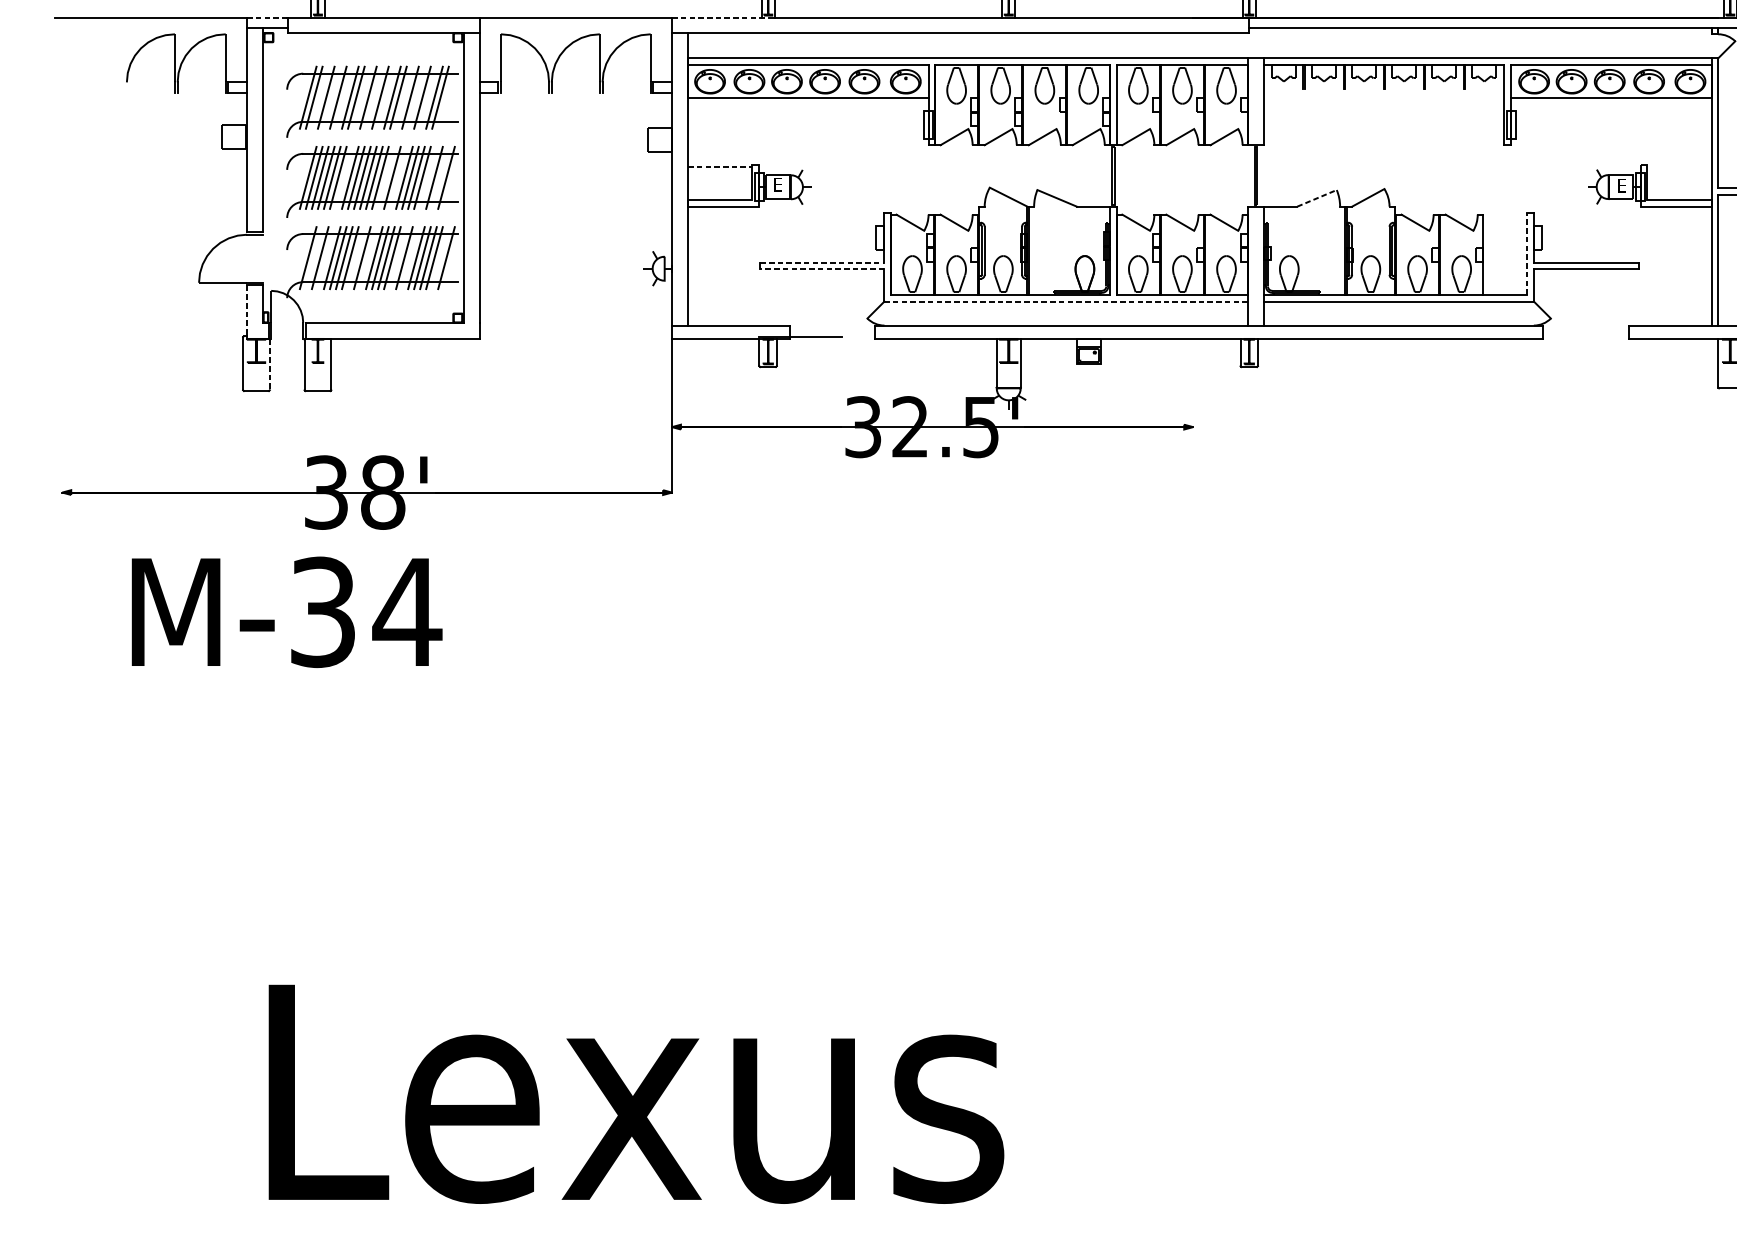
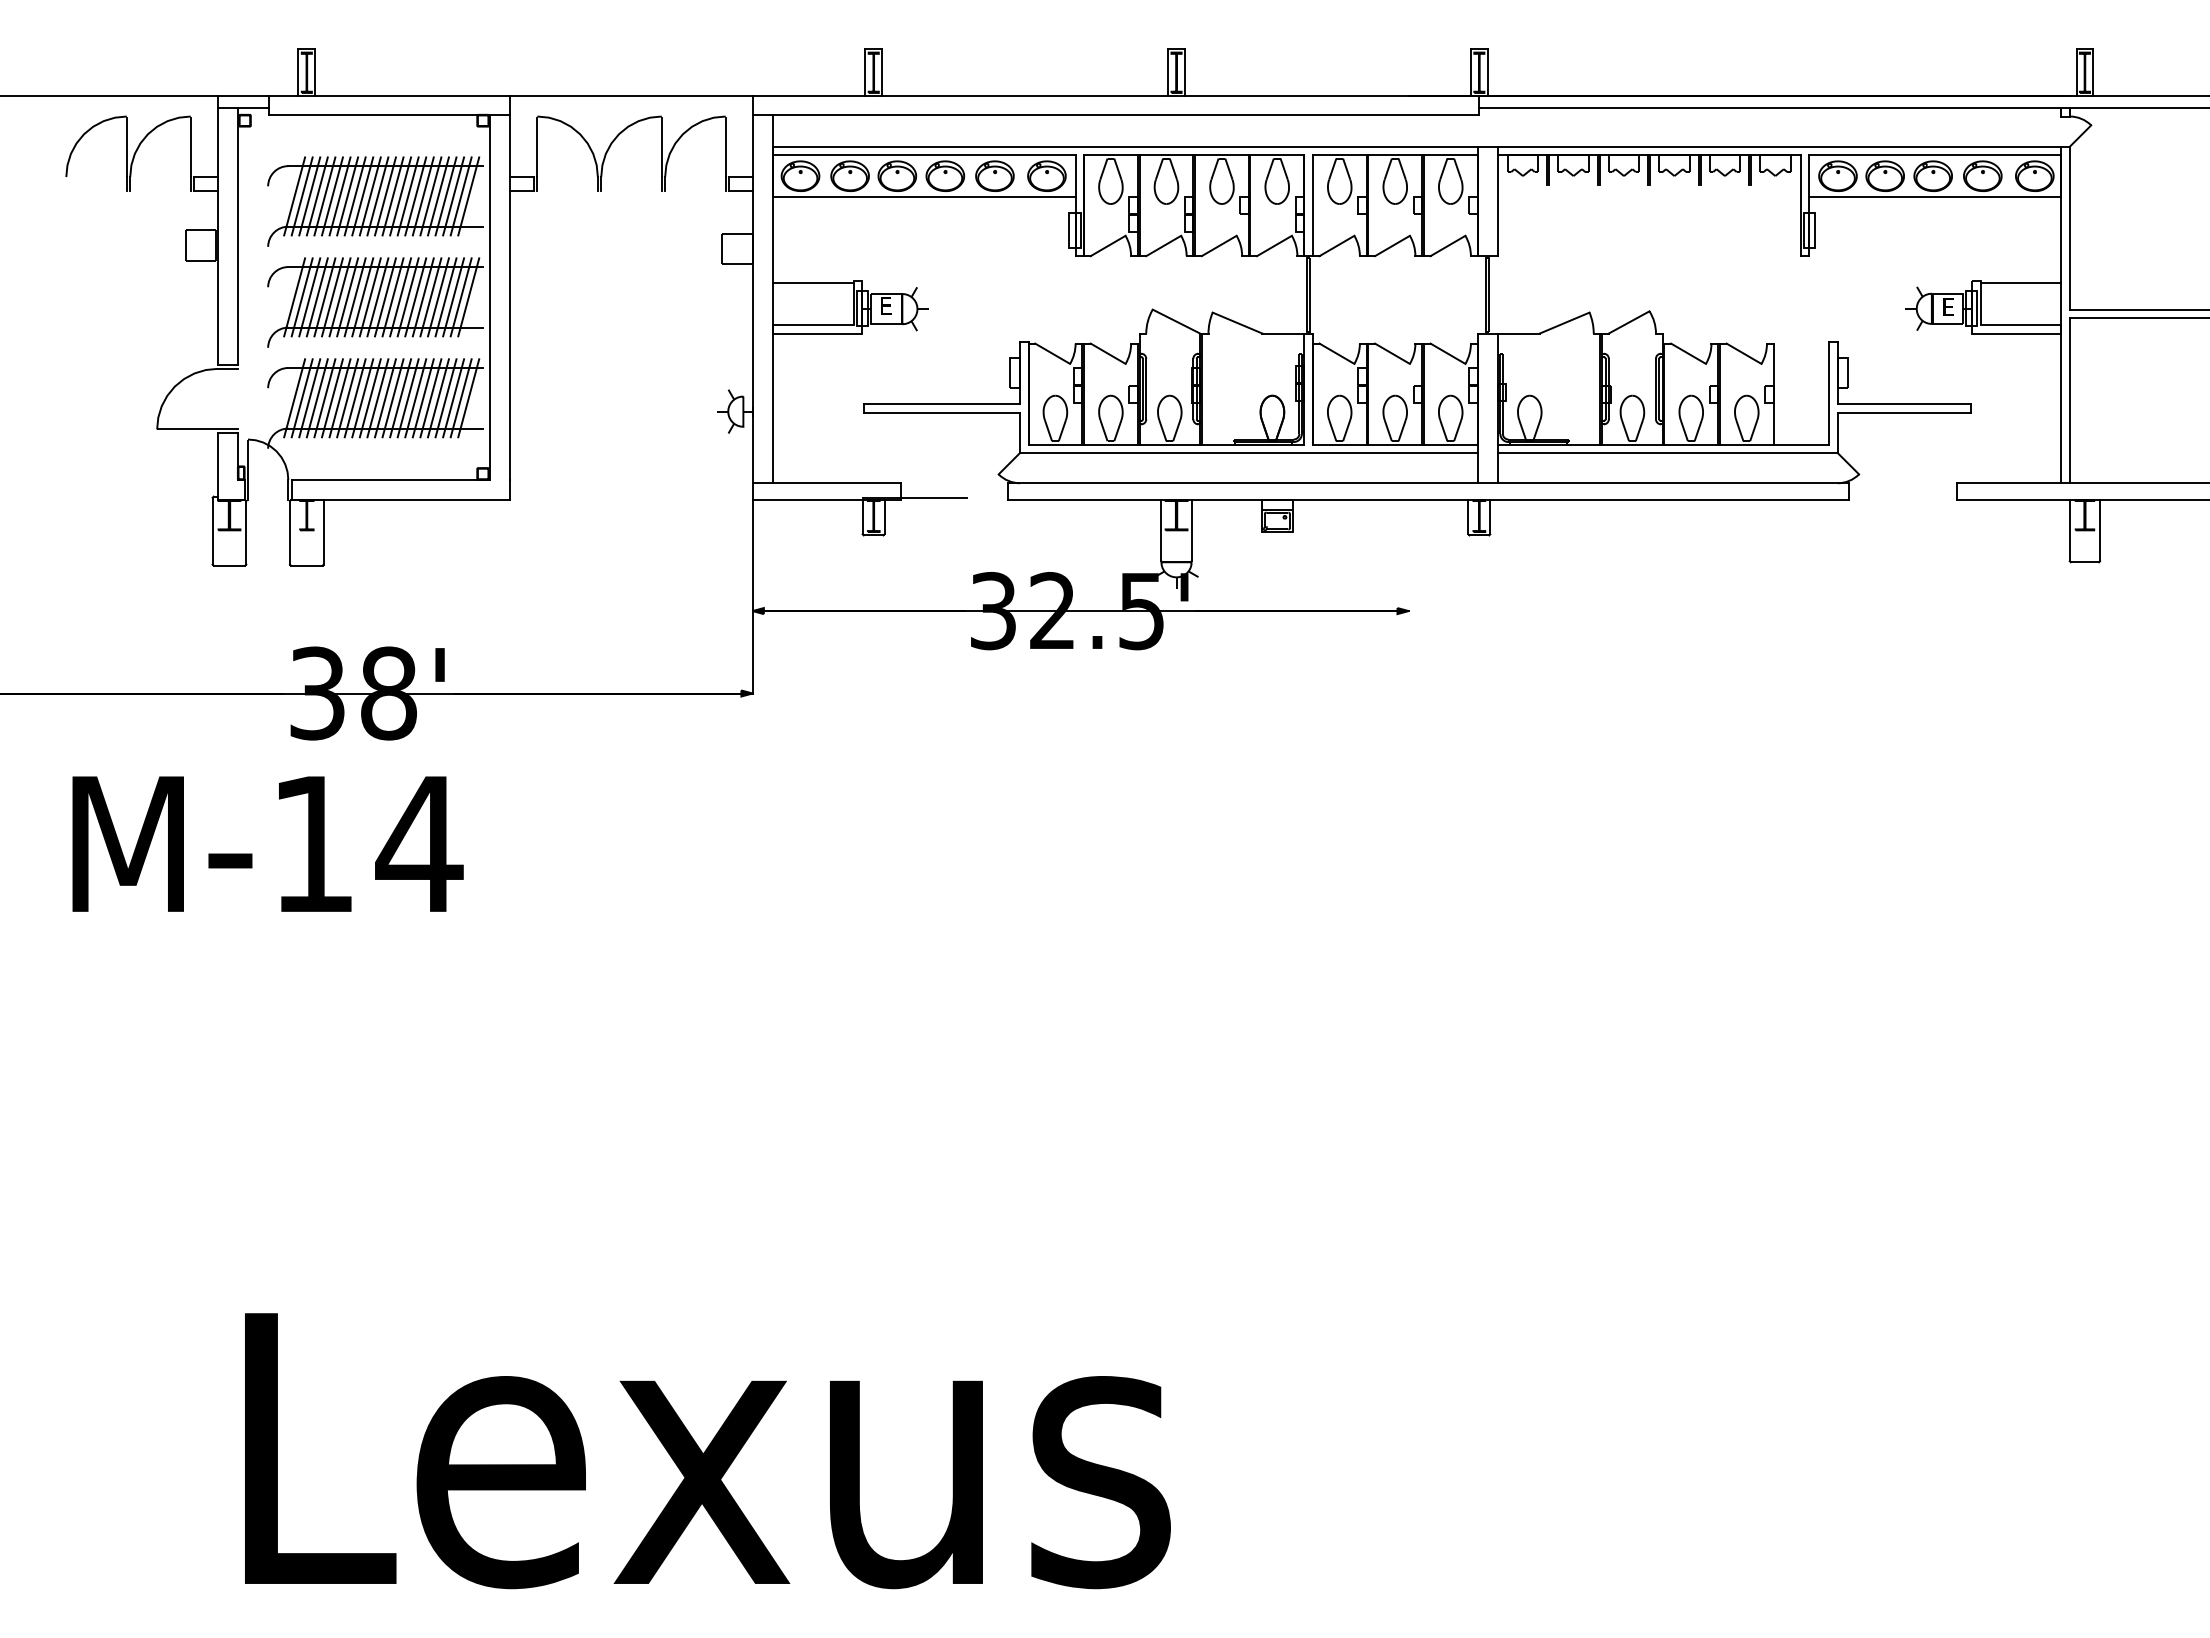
line: (267, 18) -> (243, 96), dashed -> solid
line: (720, 18) -> (813, 96), dashed -> solid
line: (320, 97) -> (309, 196), added
line: (331, 97) -> (324, 196), added
line: (343, 97) -> (339, 196), added
line: (362, 97) -> (362, 196), added
line: (374, 97) -> (377, 196), added
line: (385, 97) -> (392, 196), added
line: (404, 97) -> (415, 196), added
line: (416, 97) -> (430, 196), added
line: (428, 97) -> (445, 196), added
line: (446, 97) -> (468, 196), added
line: (720, 166) -> (813, 283), dashed -> solid
line: (1679, 166) -> (2020, 283), added
line: (343, 178) -> (339, 297), added
line: (385, 178) -> (392, 297), added
line: (397, 178) -> (407, 297), added
line: (428, 178) -> (445, 297), added
line: (439, 178) -> (460, 297), added
line: (1316, 198) -> (1564, 323), dashed -> solid
line: (1527, 253) -> (1829, 392), dashed -> solid
line: (313, 258) -> (301, 398), added
line: (325, 258) -> (316, 398), added
line: (355, 258) -> (354, 398), added
line: (367, 258) -> (369, 398), added
line: (397, 258) -> (407, 398), added
line: (409, 258) -> (422, 398), added
line: (439, 258) -> (460, 398), added
line: (822, 263) -> (942, 404), dashed -> solid
line: (822, 269) -> (941, 412), dashed -> solid
line: (1065, 301) -> (1248, 452), dashed -> solid
line: (246, 312) -> (217, 466), dashed -> solid
line: (270, 364) -> (246, 532), dashed -> solid
text: (323, 612) -> (313, 844), M-34 -> M-14

